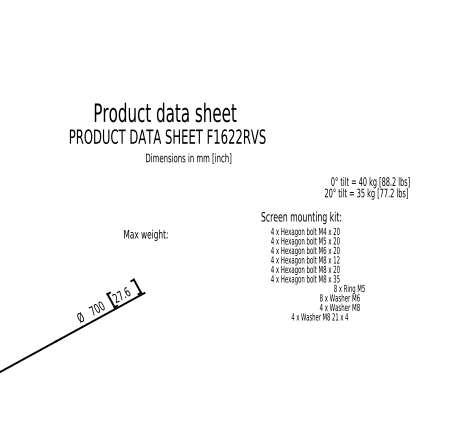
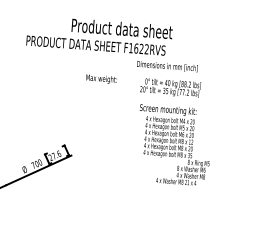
text: (165, 112) -> (122, 28), moved
text: (188, 158) -> (167, 66), moved
text: (367, 188) -> (170, 88), moved
text: (145, 234) -> (101, 78), moved
text: (312, 265) -> (173, 144), moved

